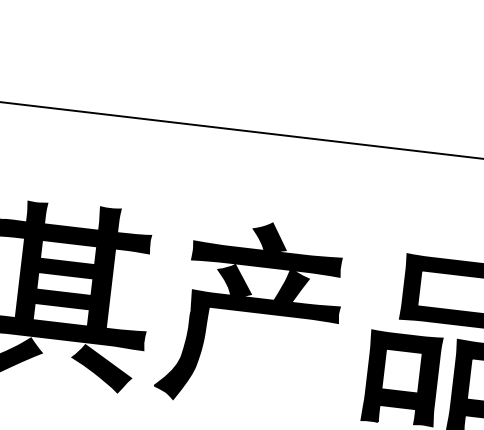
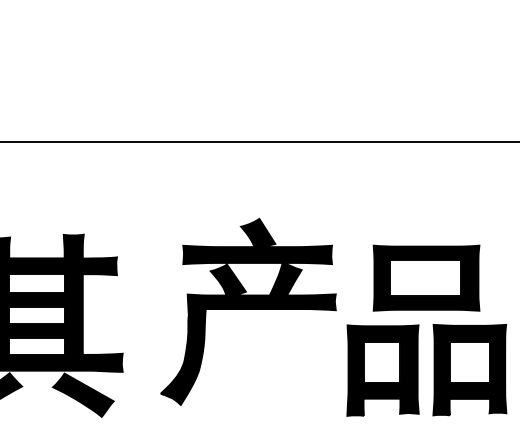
part: (251, 314) -> (248, 311), moved

